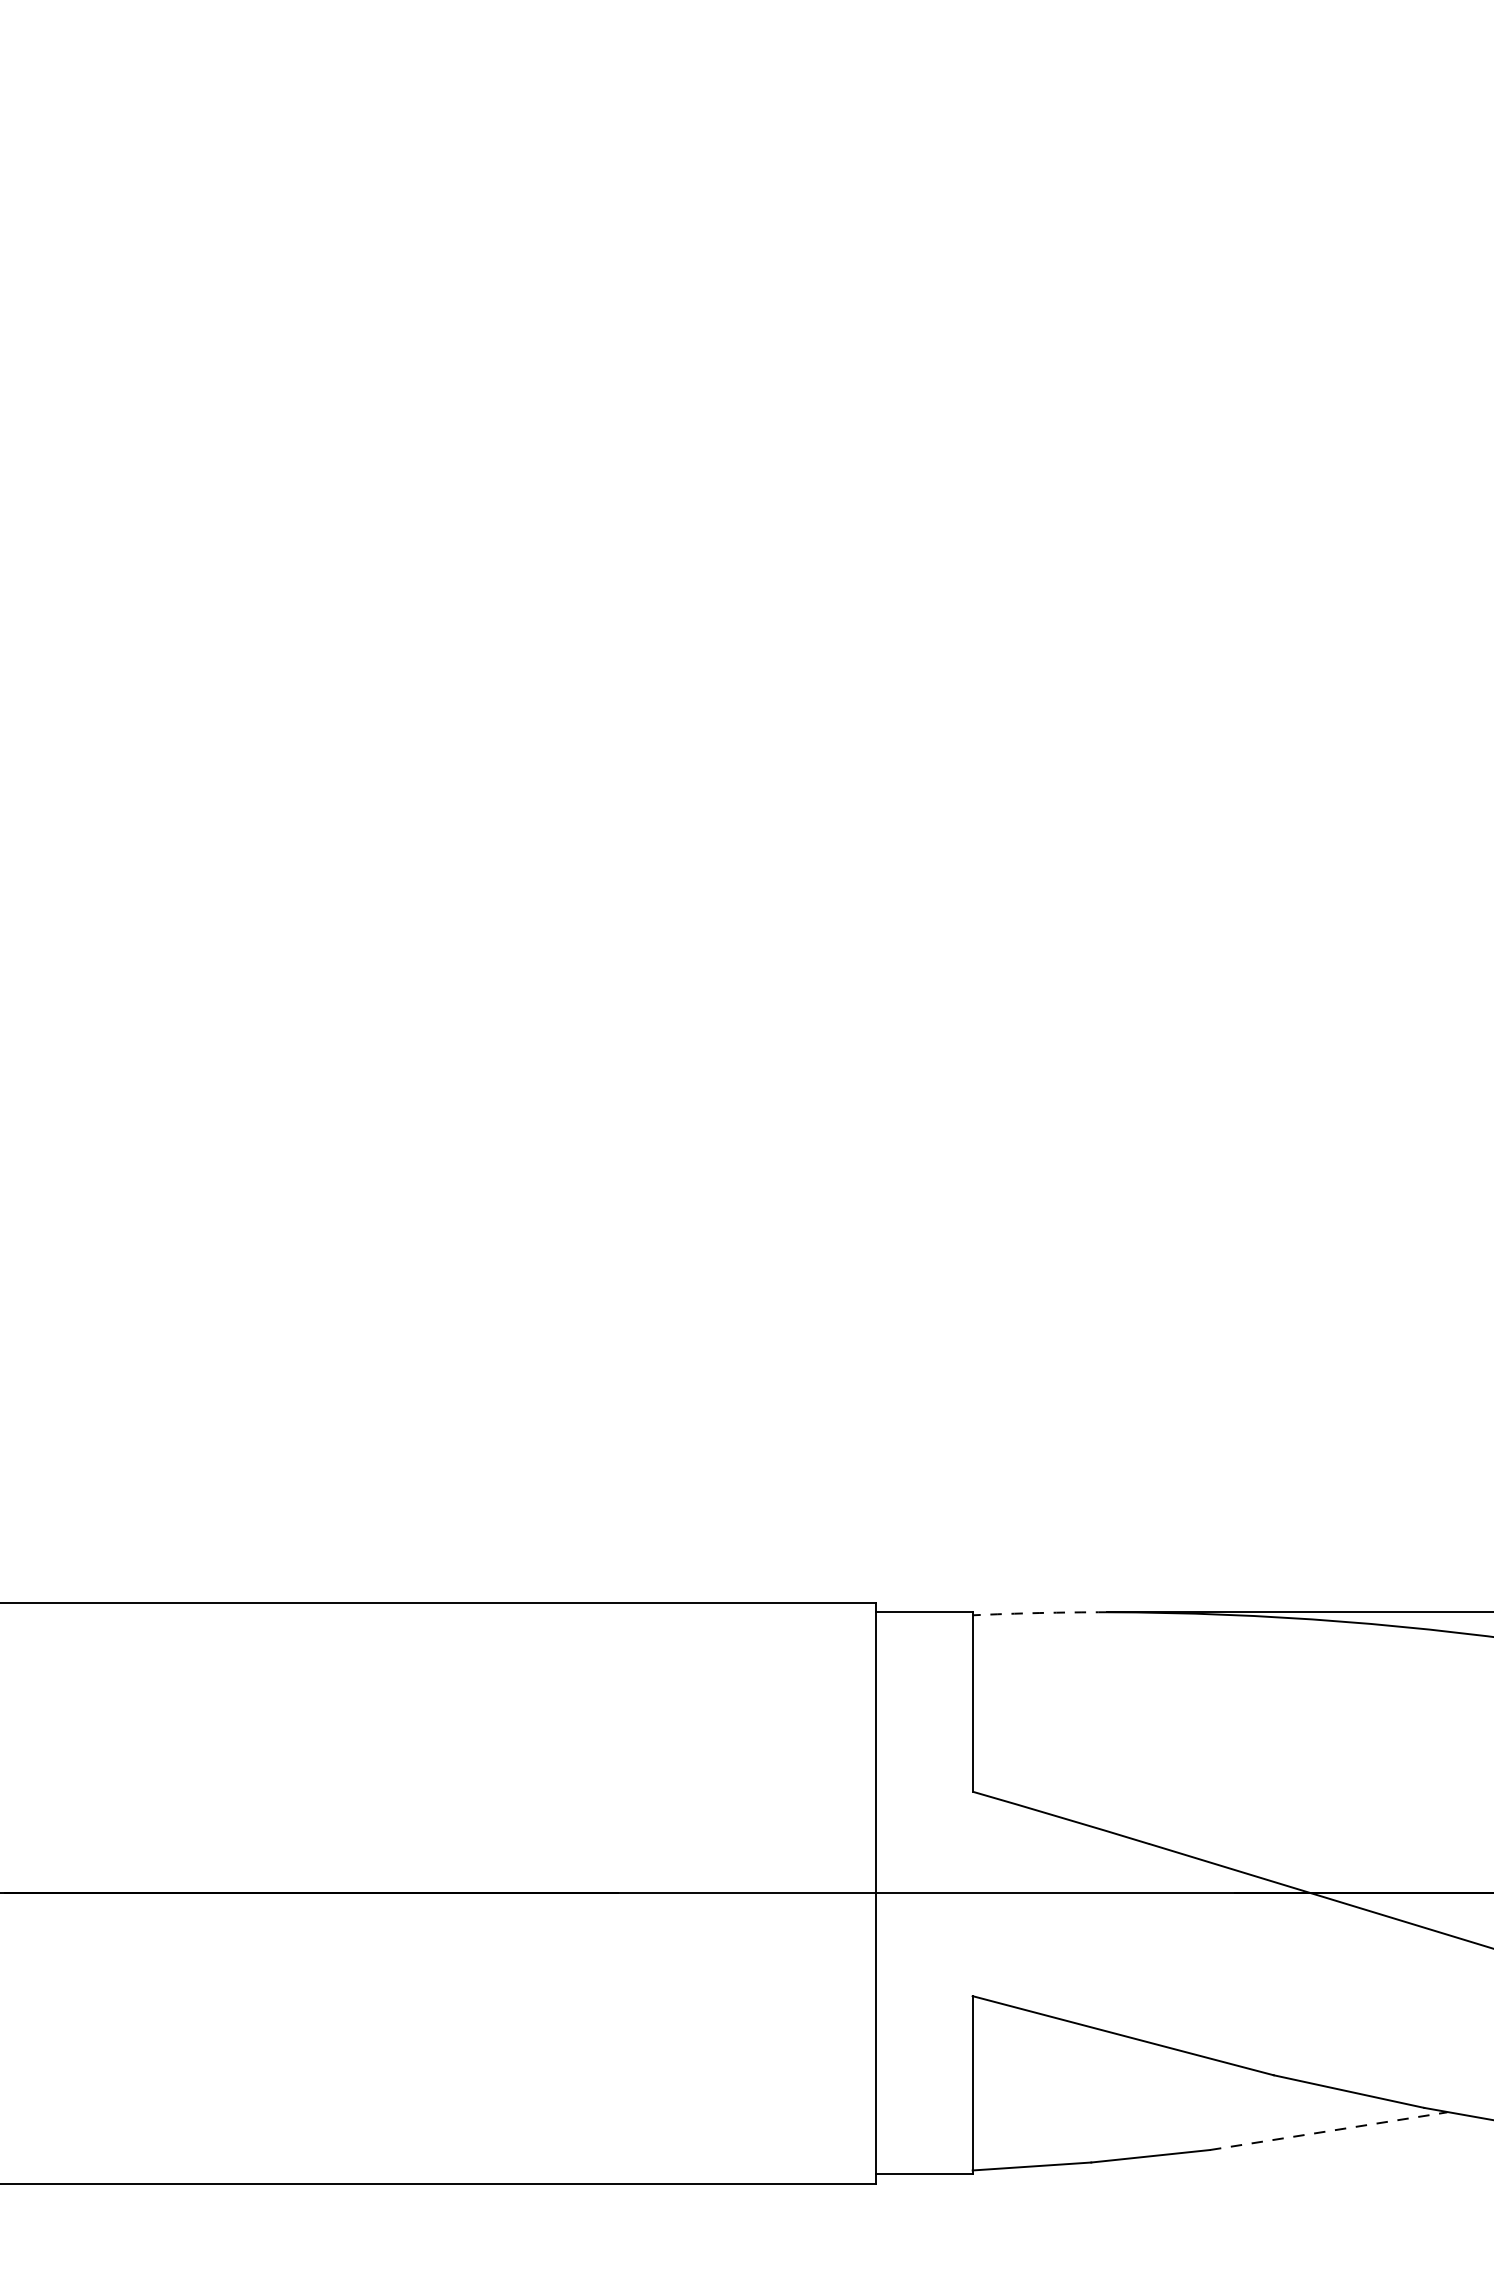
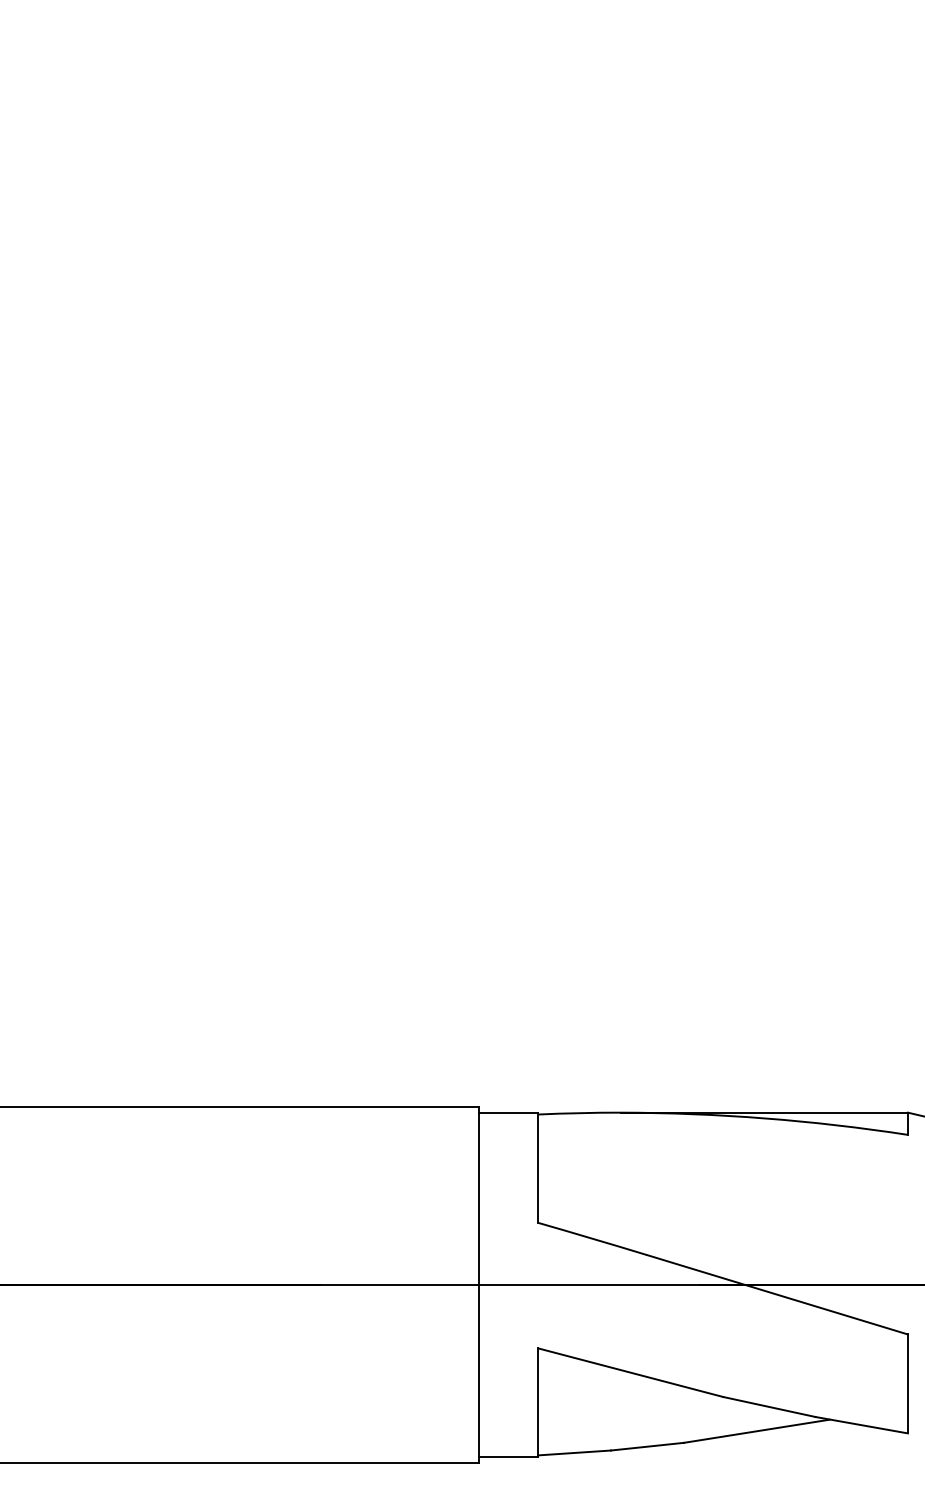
arc: (1039, 1613) -> (579, 1113), dashed -> solid
line: (1328, 2131) -> (756, 1431), dashed -> solid

